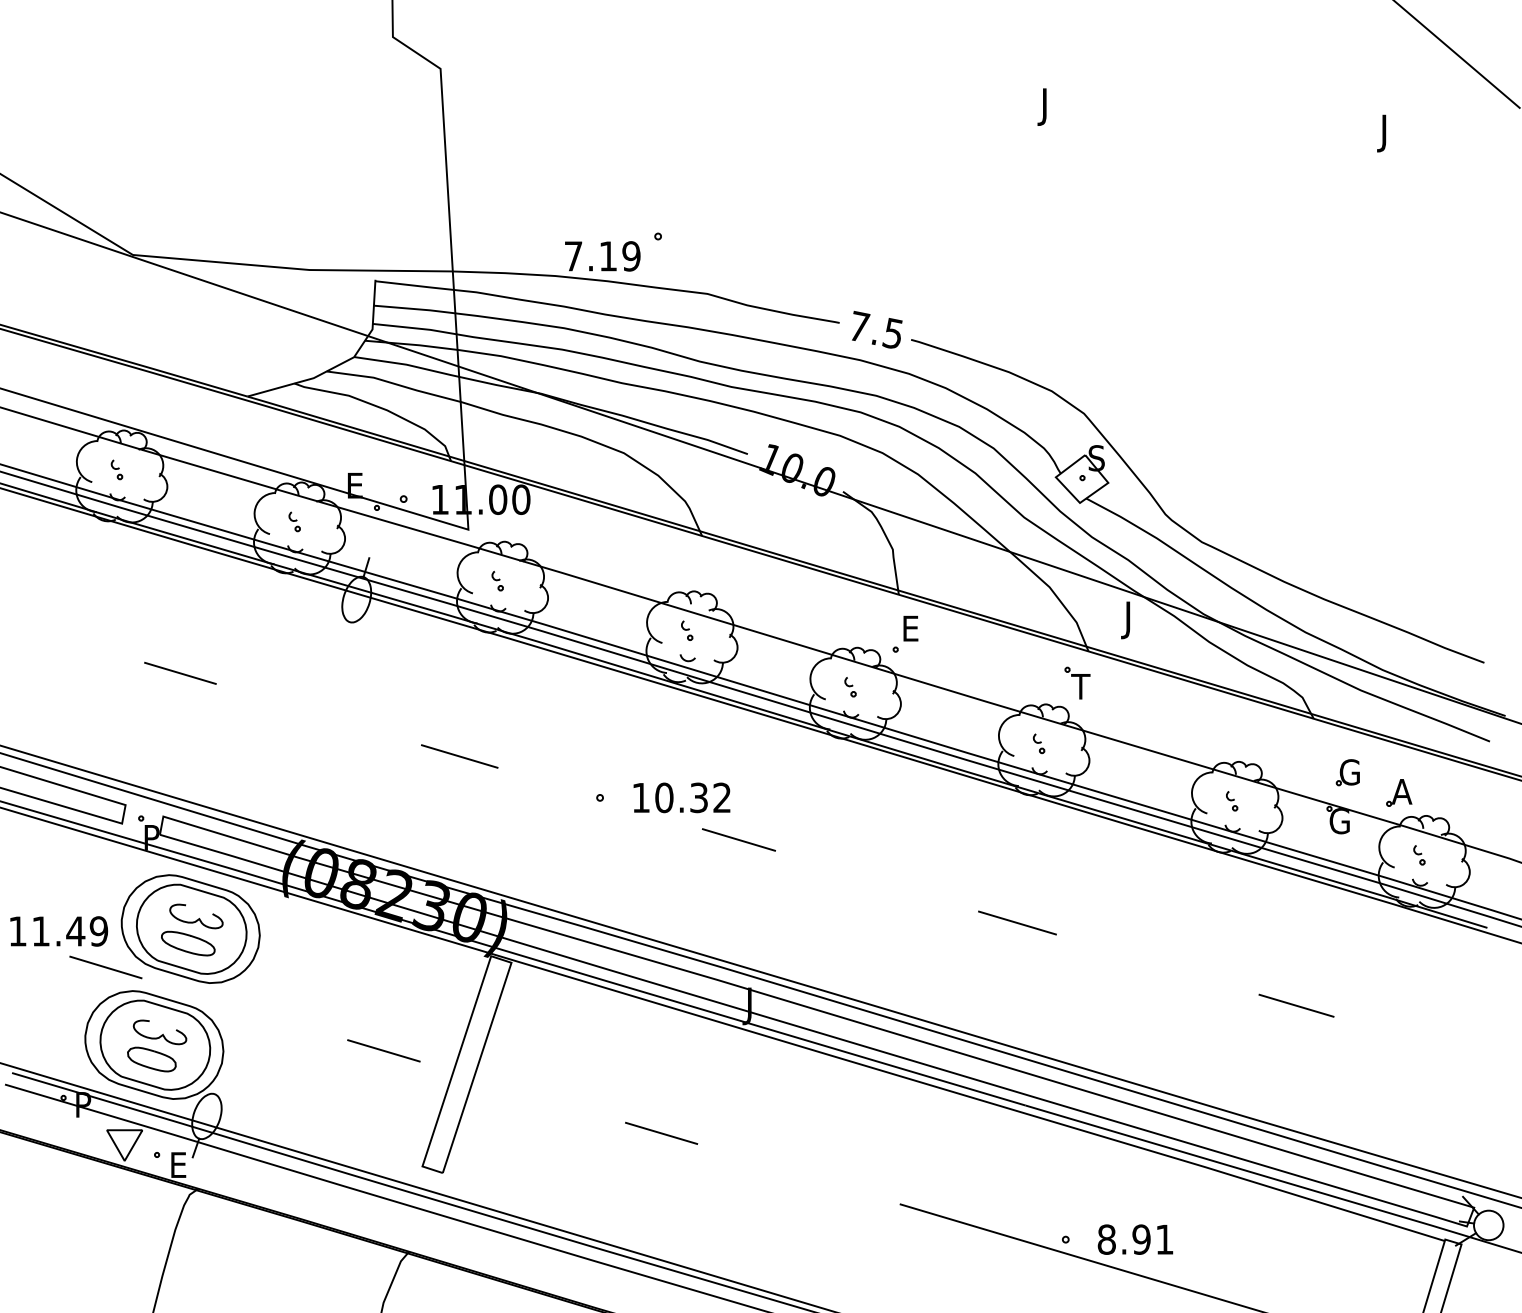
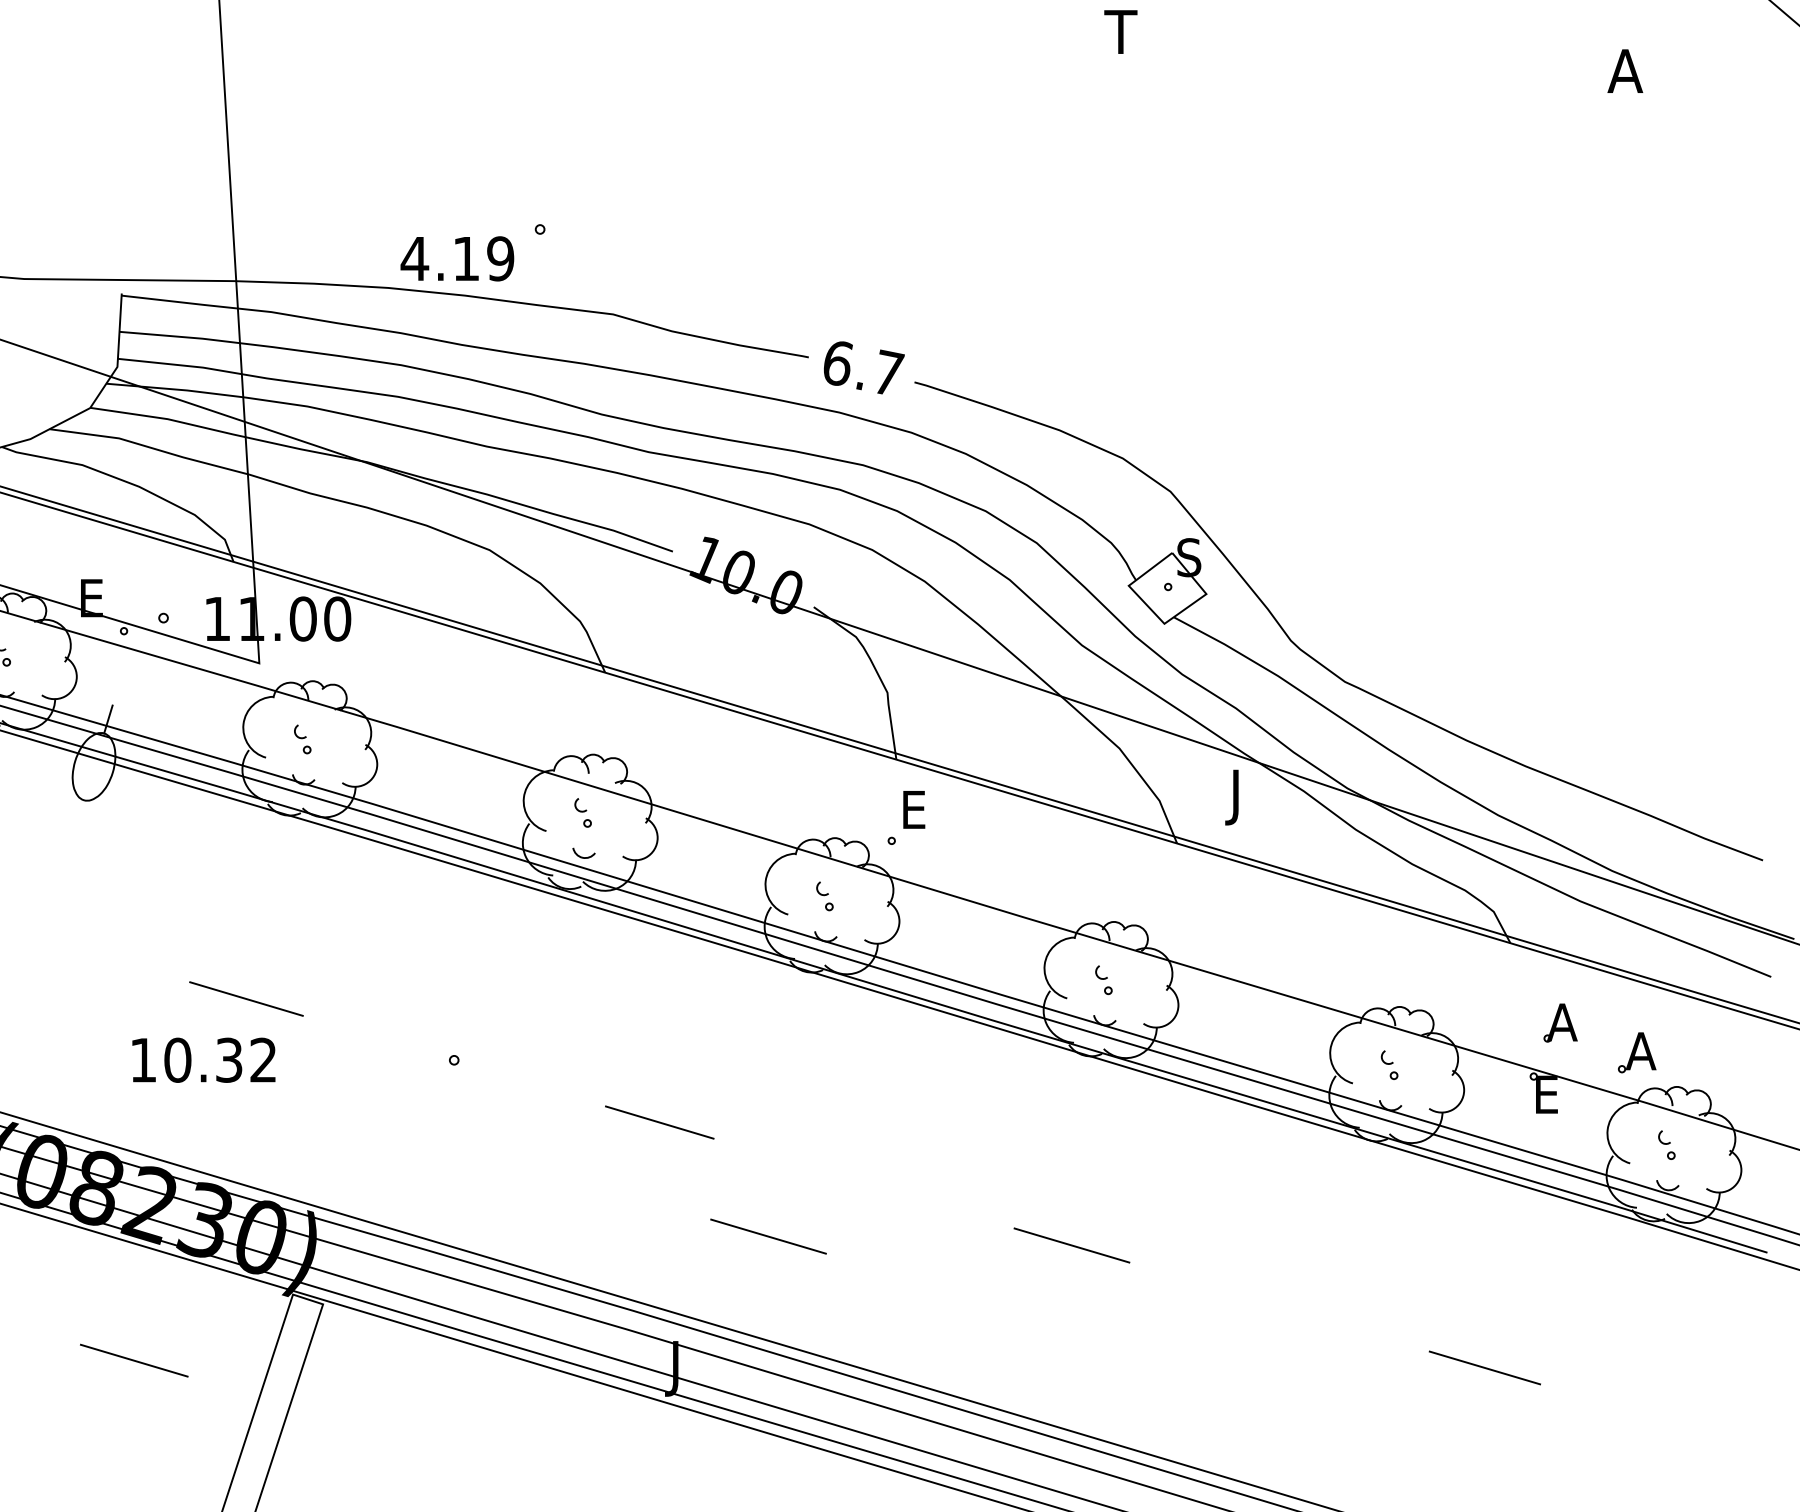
text: (1049, 106) -> (1119, 37), J -> T
text: (1390, 133) -> (1624, 76), J -> A
text: (573, 256) -> (414, 259), 7.19 -> 4.19
text: (877, 329) -> (864, 367), 7.5 -> 6.7
part: (1077, 682) -> (1160, 889), removed
text: (1348, 772) -> (1561, 1022), G -> A
text: (681, 797) -> (203, 1059), moved
text: (1339, 821) -> (1548, 1095), G -> E
line: (812, 916) -> (768, 1235), added
line: (383, 1050) -> (133, 1360), moved

